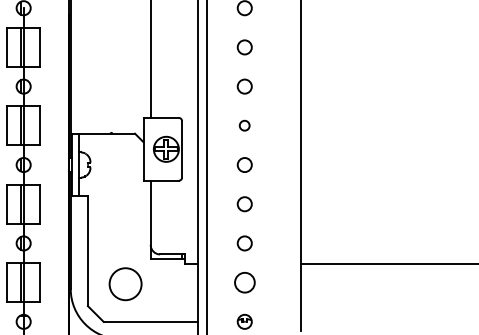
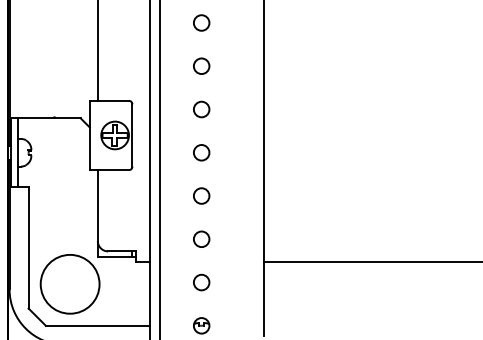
circle: (244, 125) -> (201, 109), size x1.43
circle: (244, 282) -> (201, 282), size x0.71
circle: (125, 283) -> (70, 283), size x1.67

